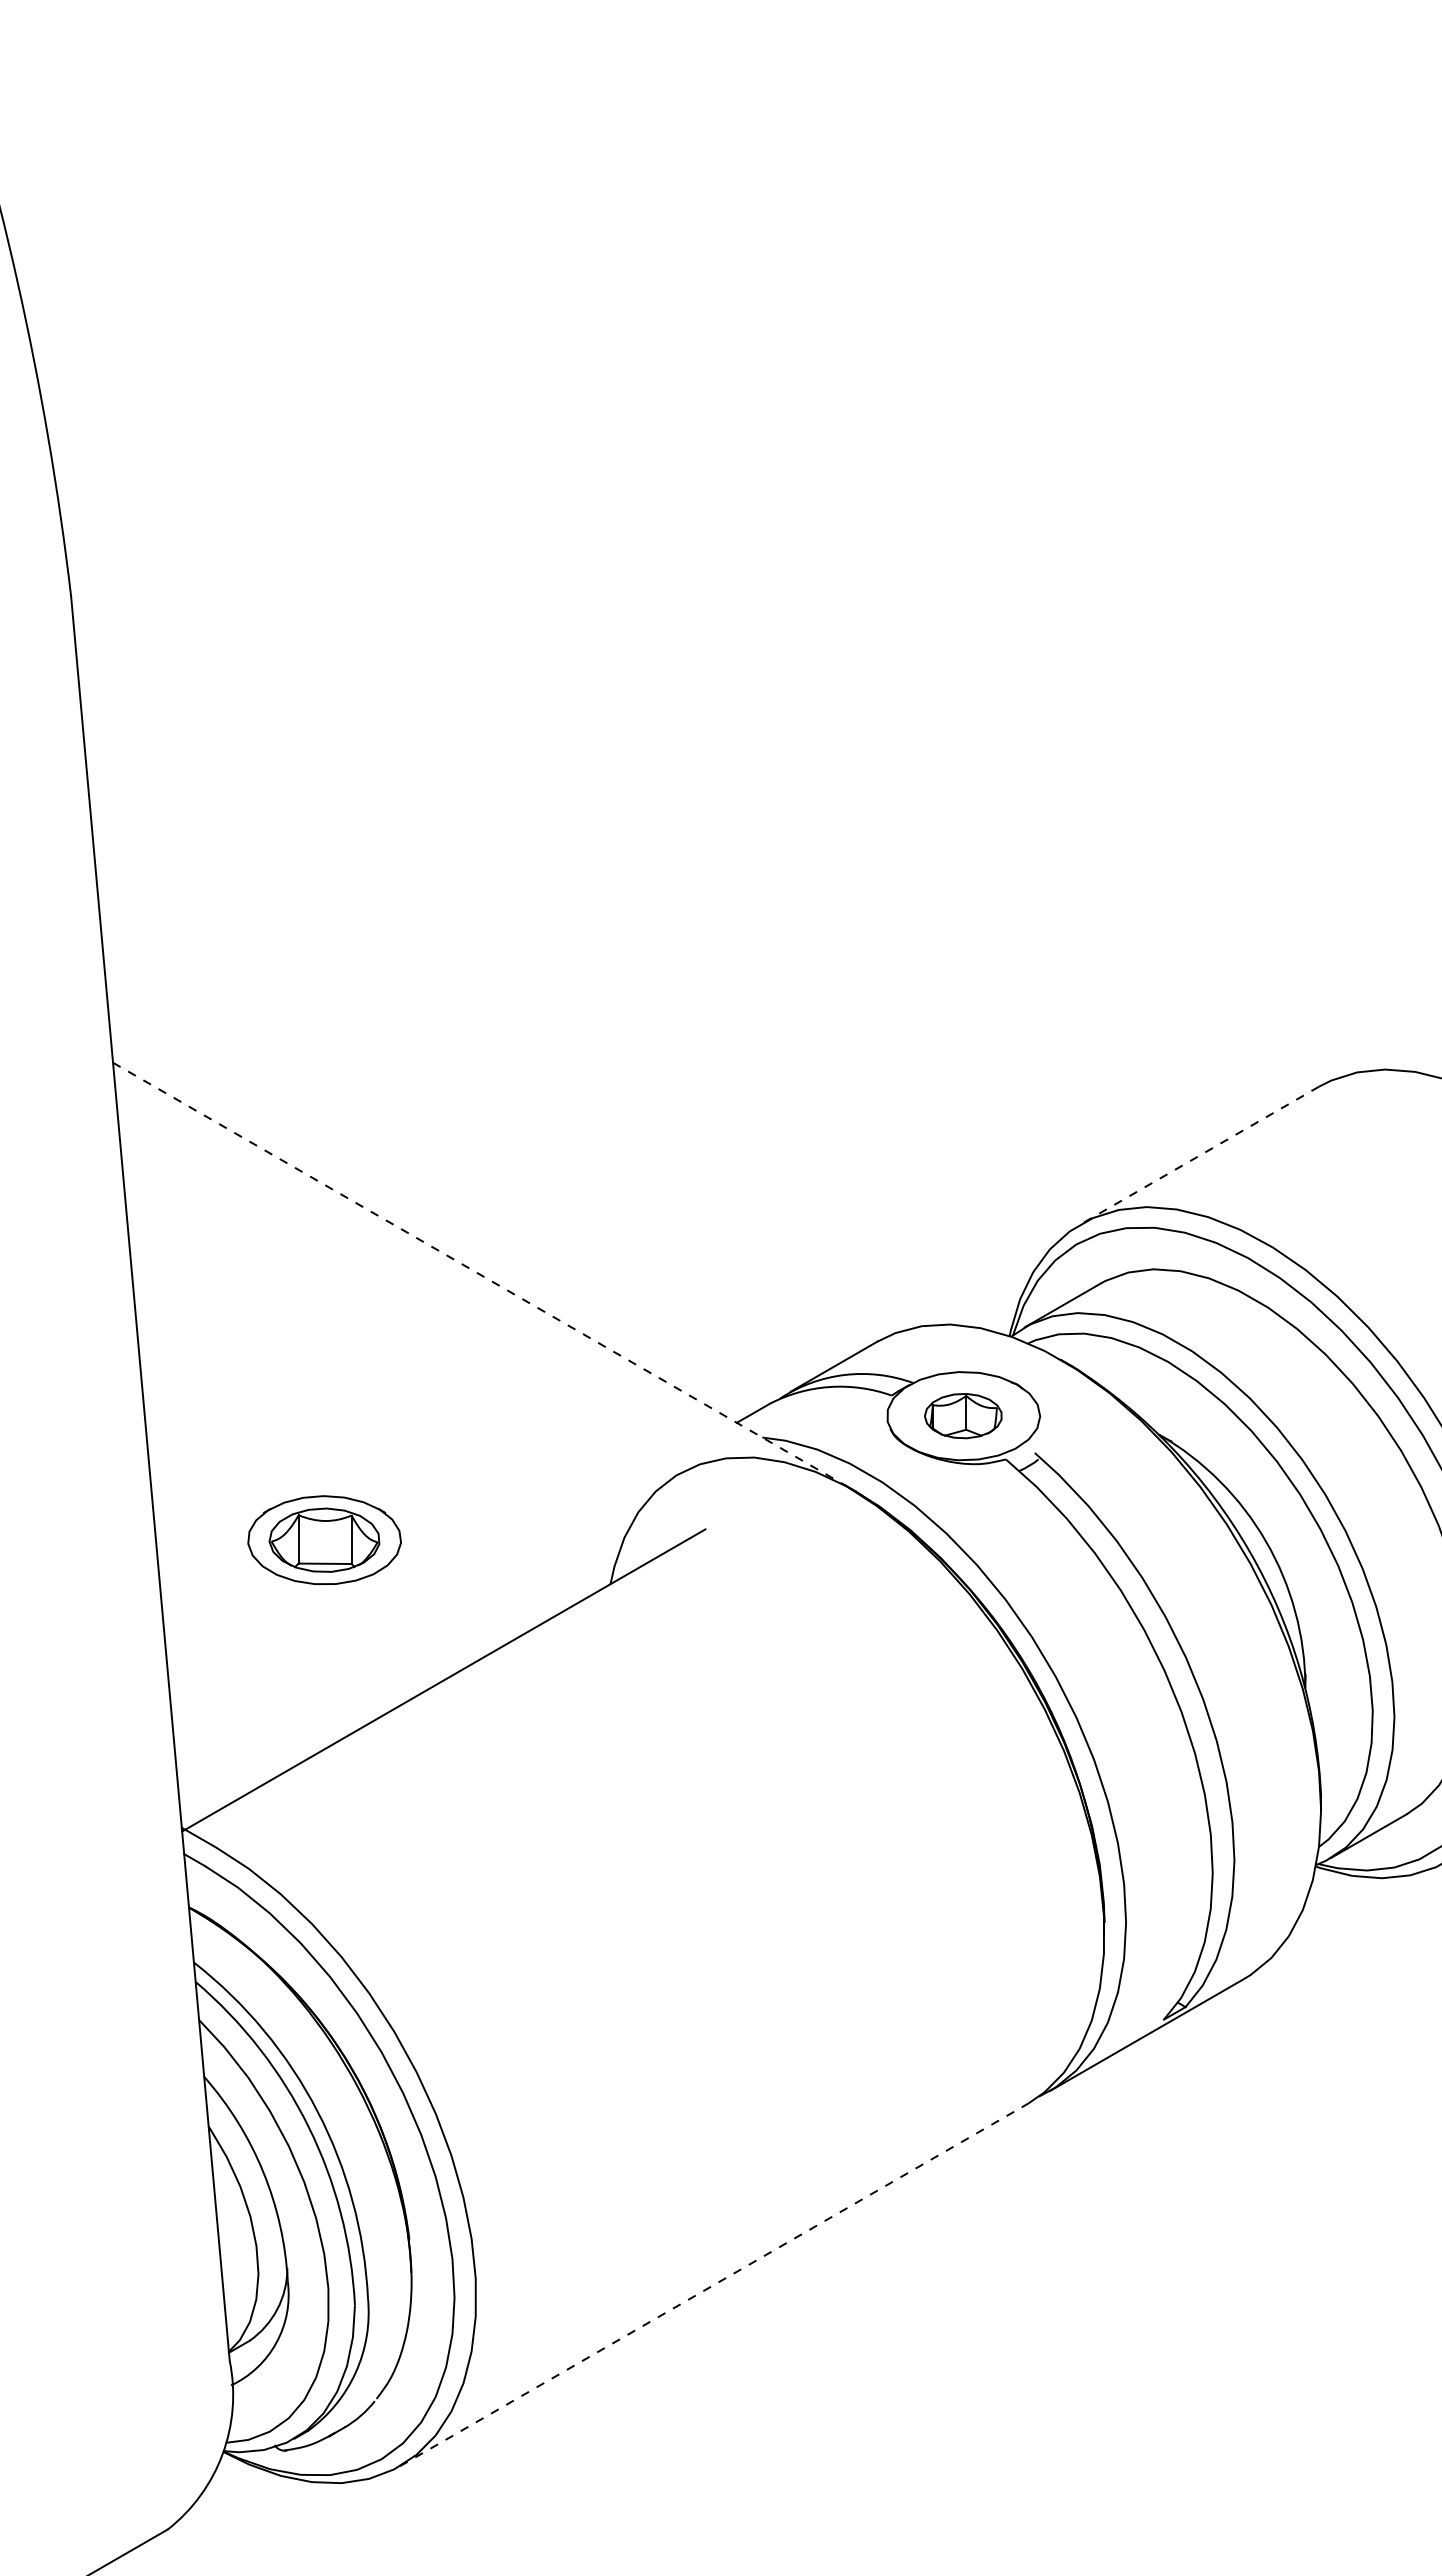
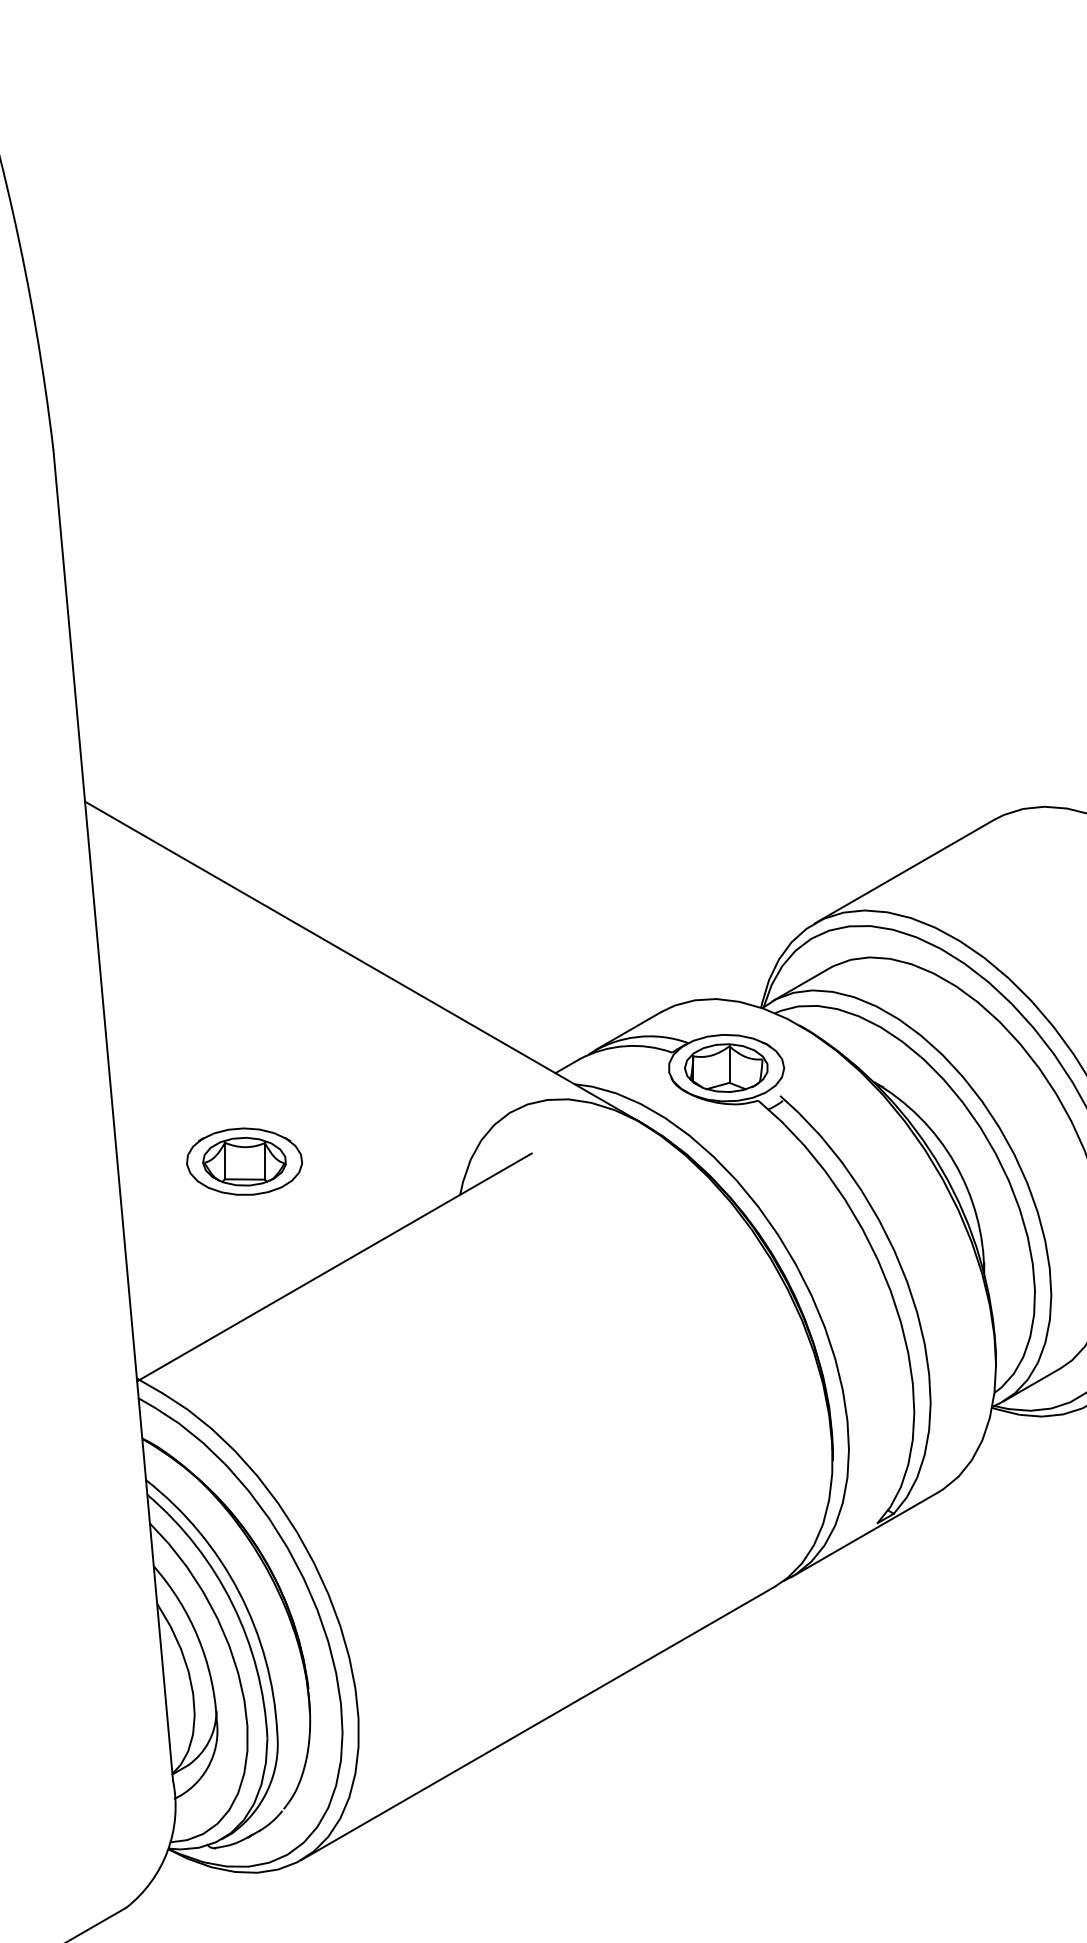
line: (1199, 1155) -> (904, 871), dashed -> solid
line: (479, 1274) -> (361, 961), dashed -> solid
part: (962, 1415) -> (725, 1067), size x1.43
line: (714, 2284) -> (538, 1722), dashed -> solid

